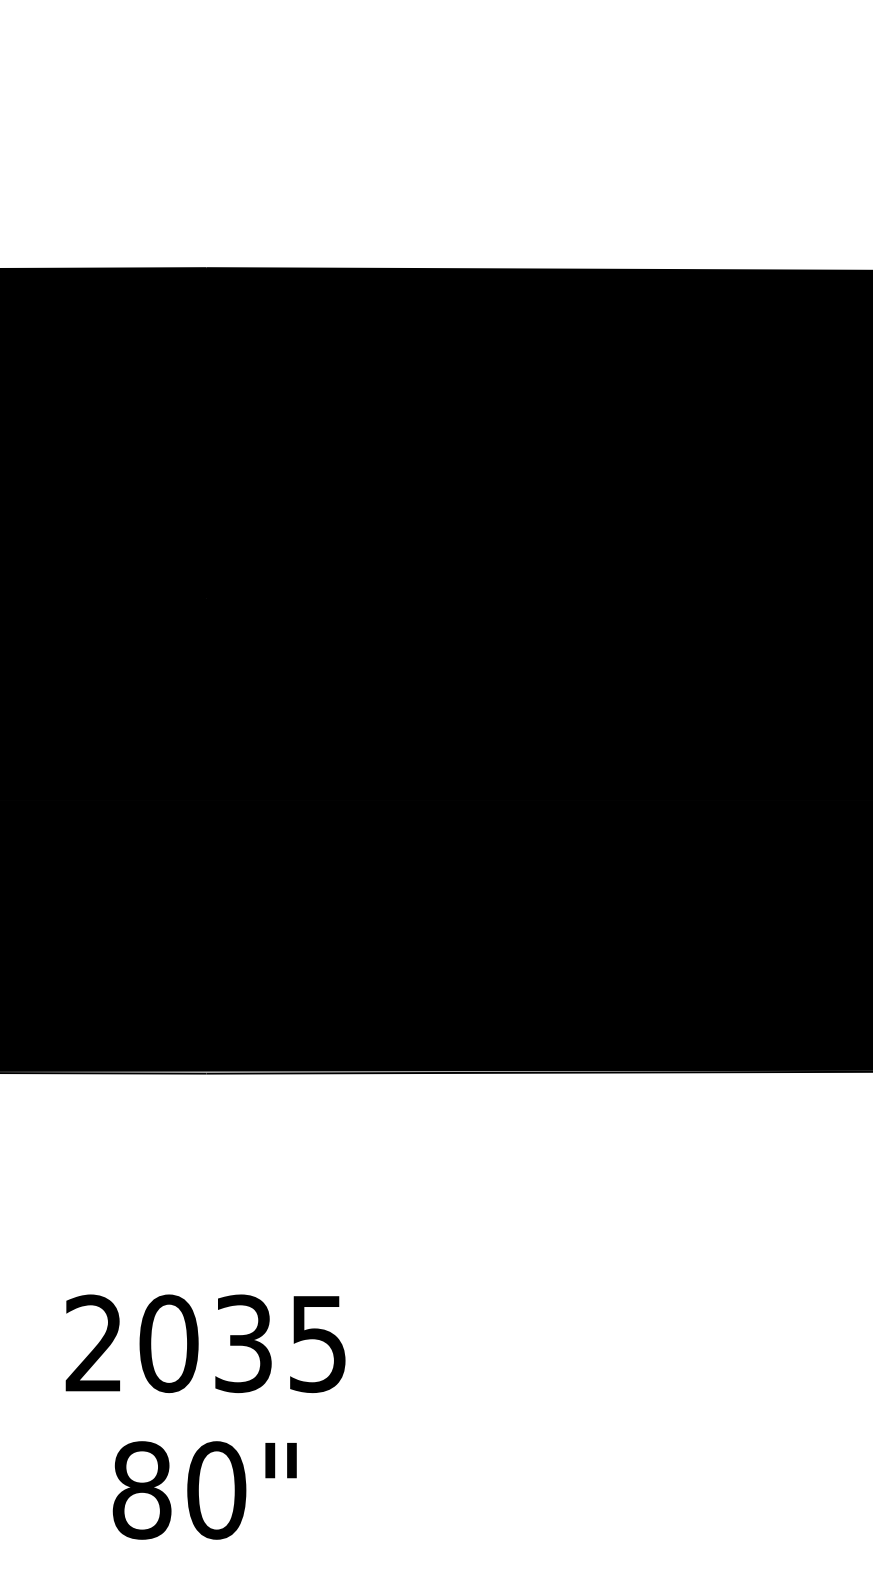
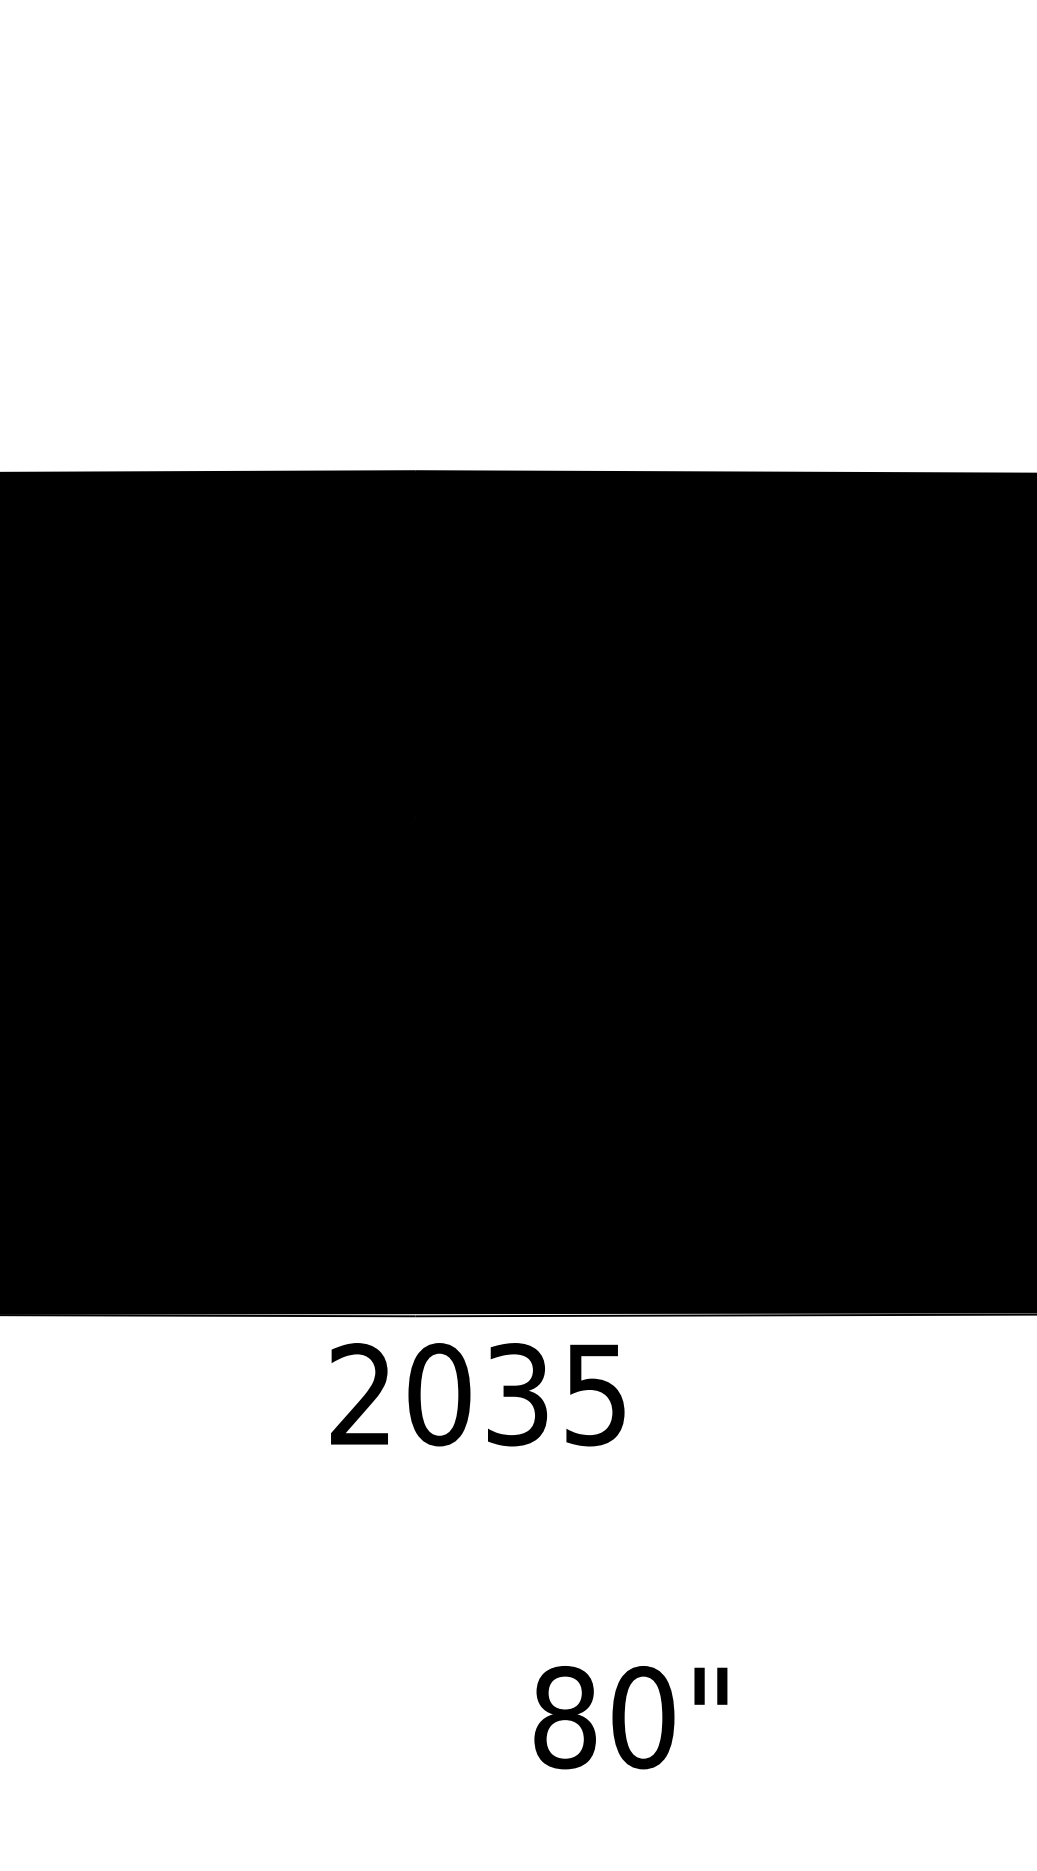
text: (205, 1343) -> (477, 1394), moved
text: (204, 1490) -> (630, 1717), moved

